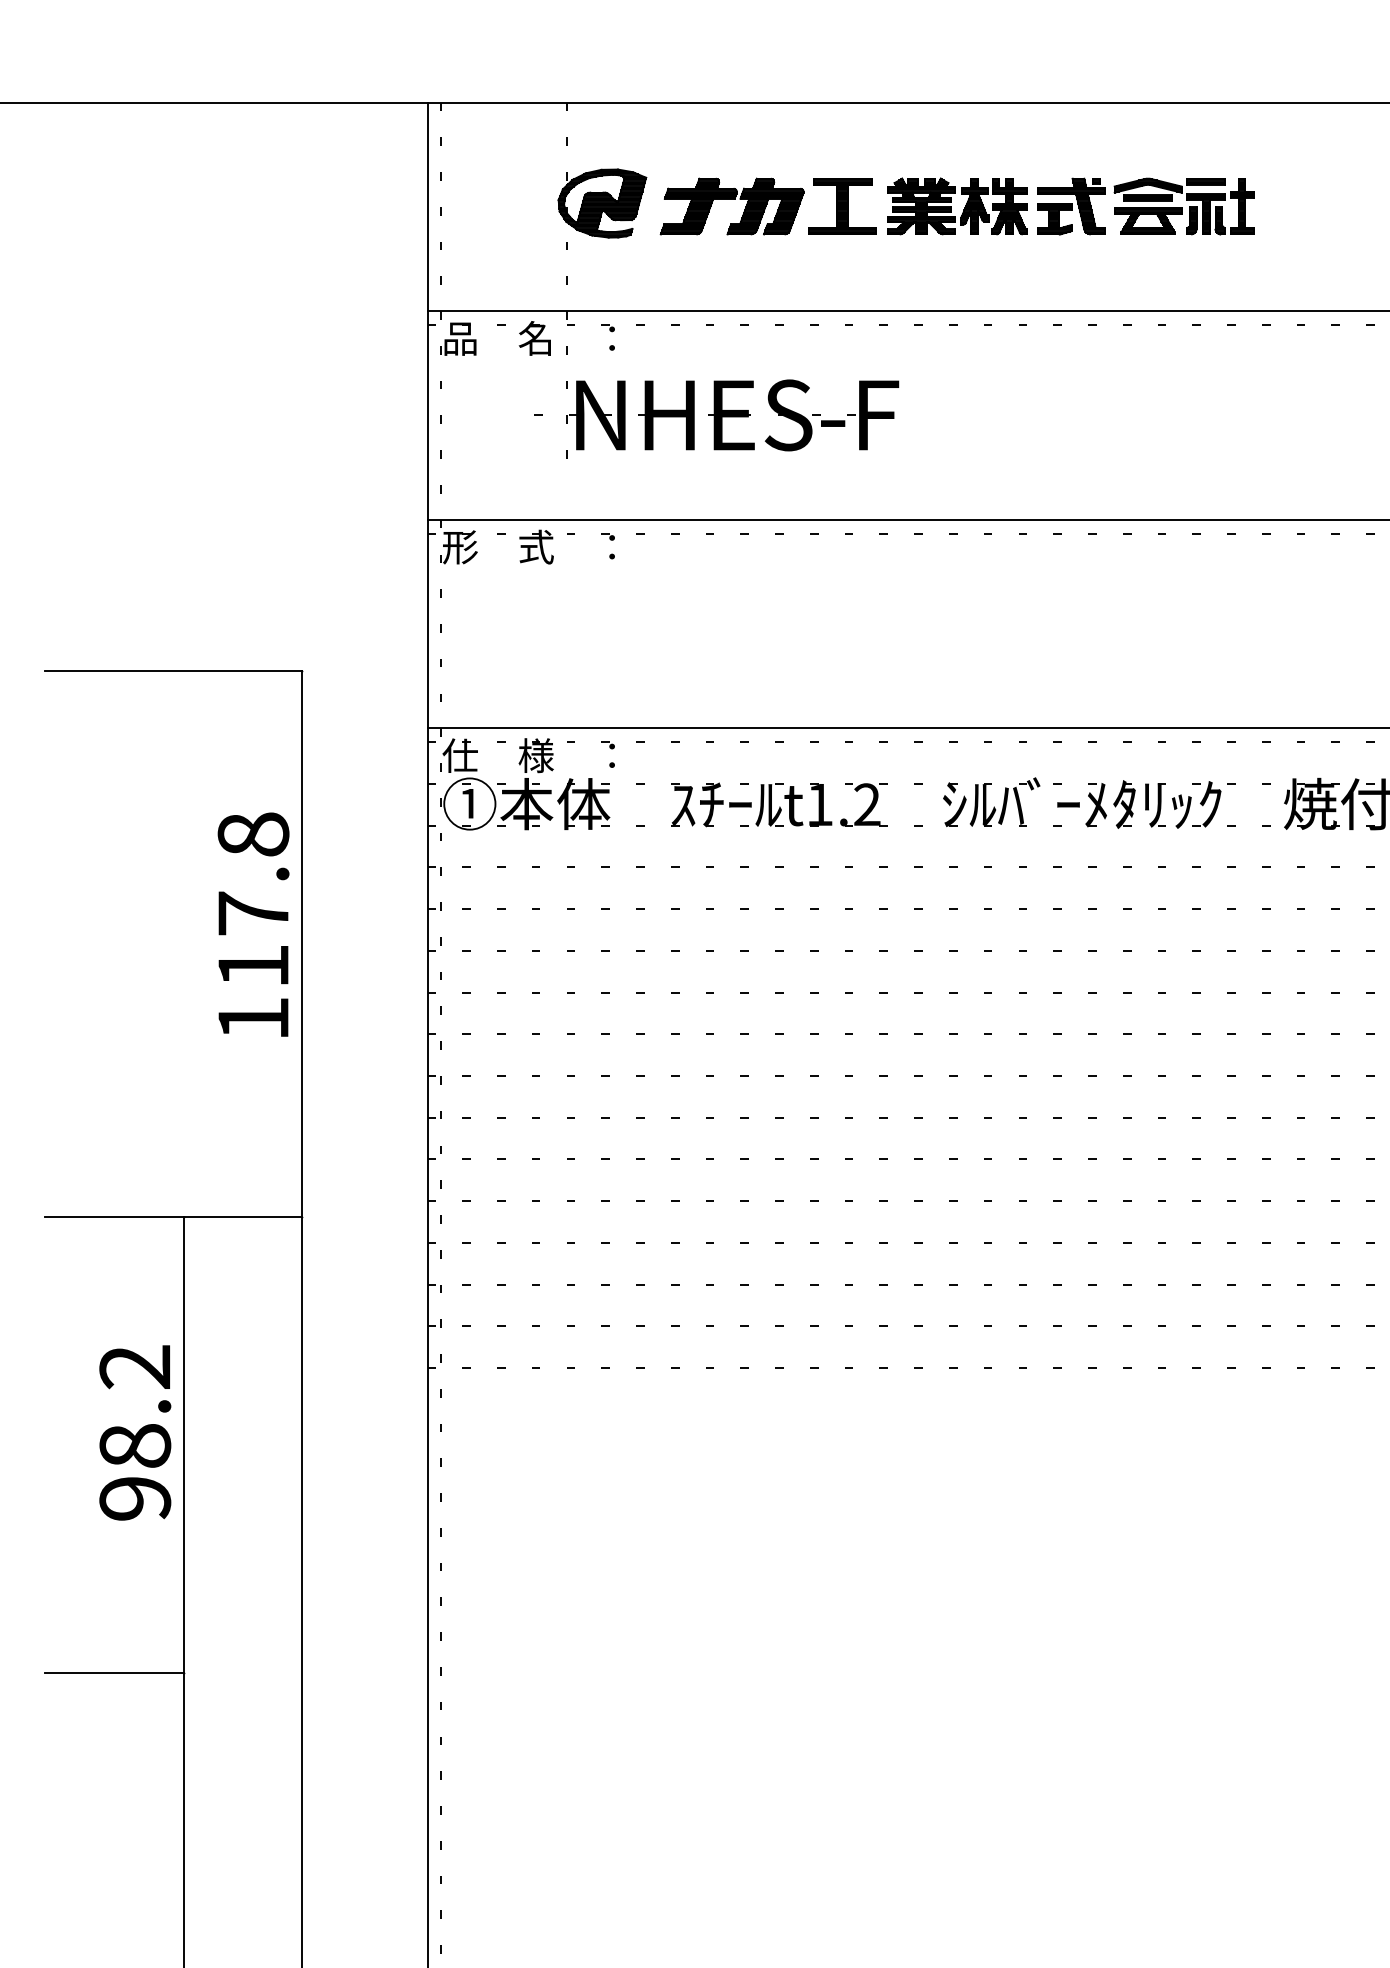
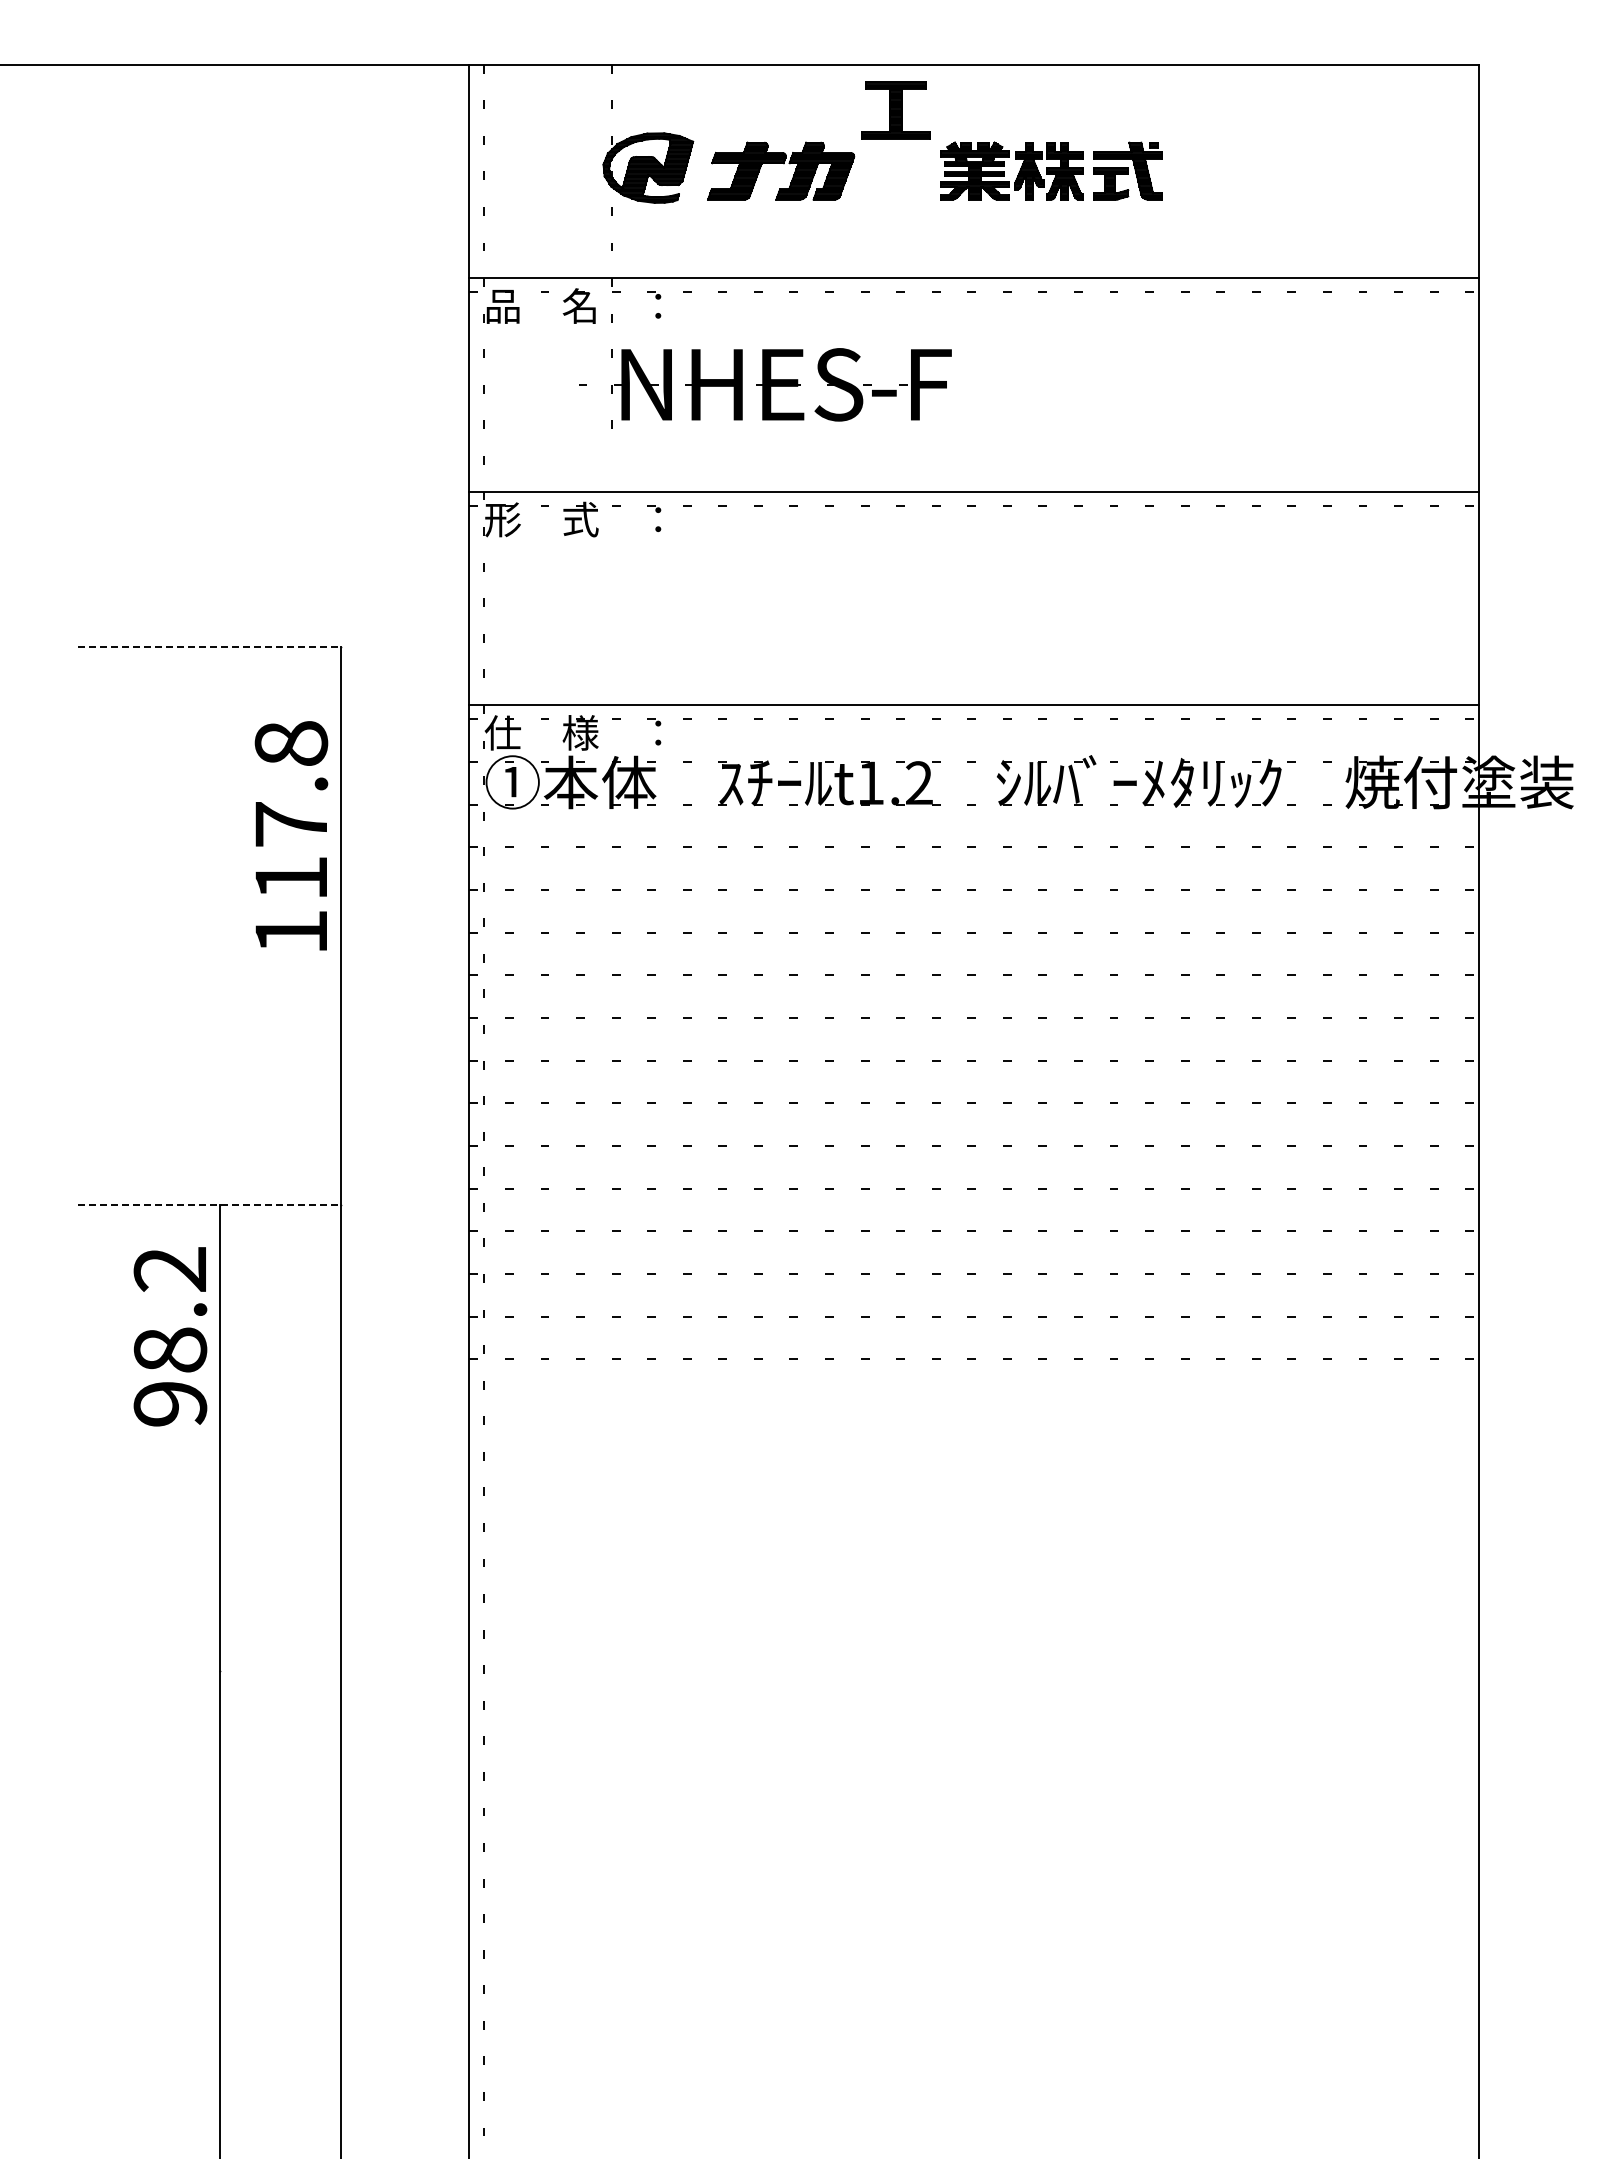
part: (1184, 205) -> (1243, 170), removed
part: (842, 206) -> (895, 110), moved
line: (173, 671) -> (209, 646), solid -> dashed
text: (253, 924) -> (291, 835), moved
line: (173, 1217) -> (209, 1205), solid -> dashed
text: (135, 1432) -> (170, 1336), moved
line: (114, 1672) -> (149, 1670), removed

